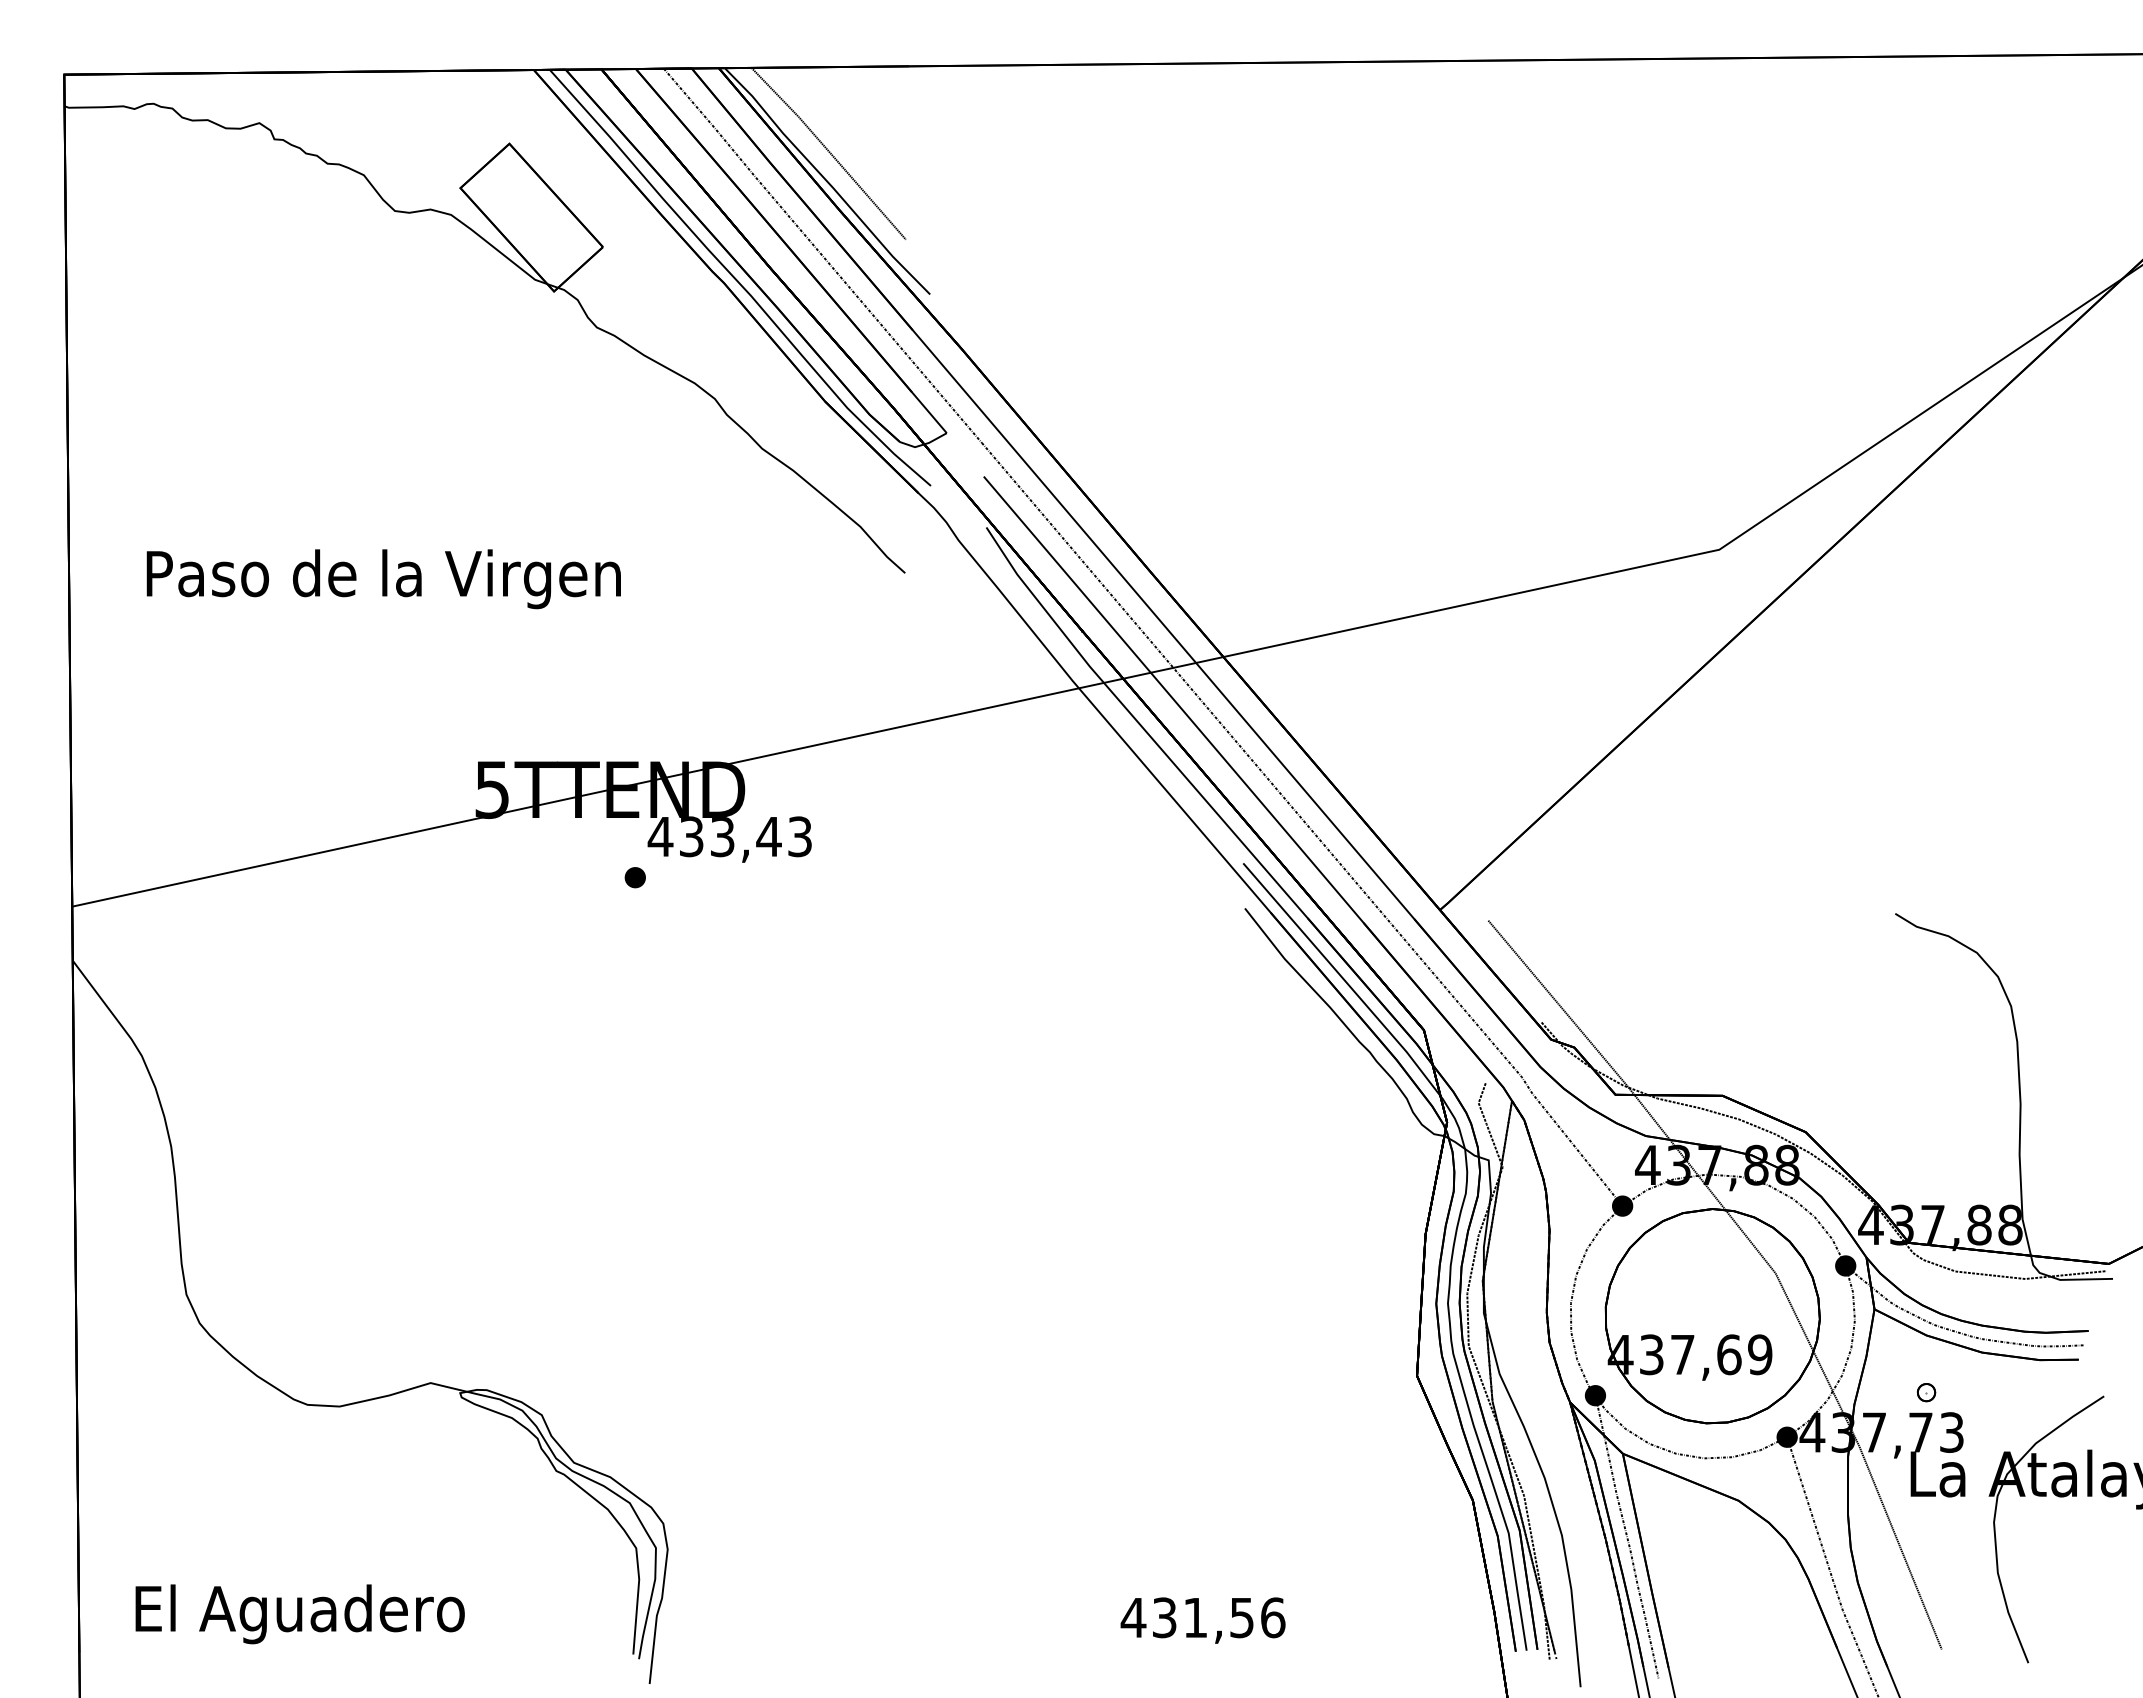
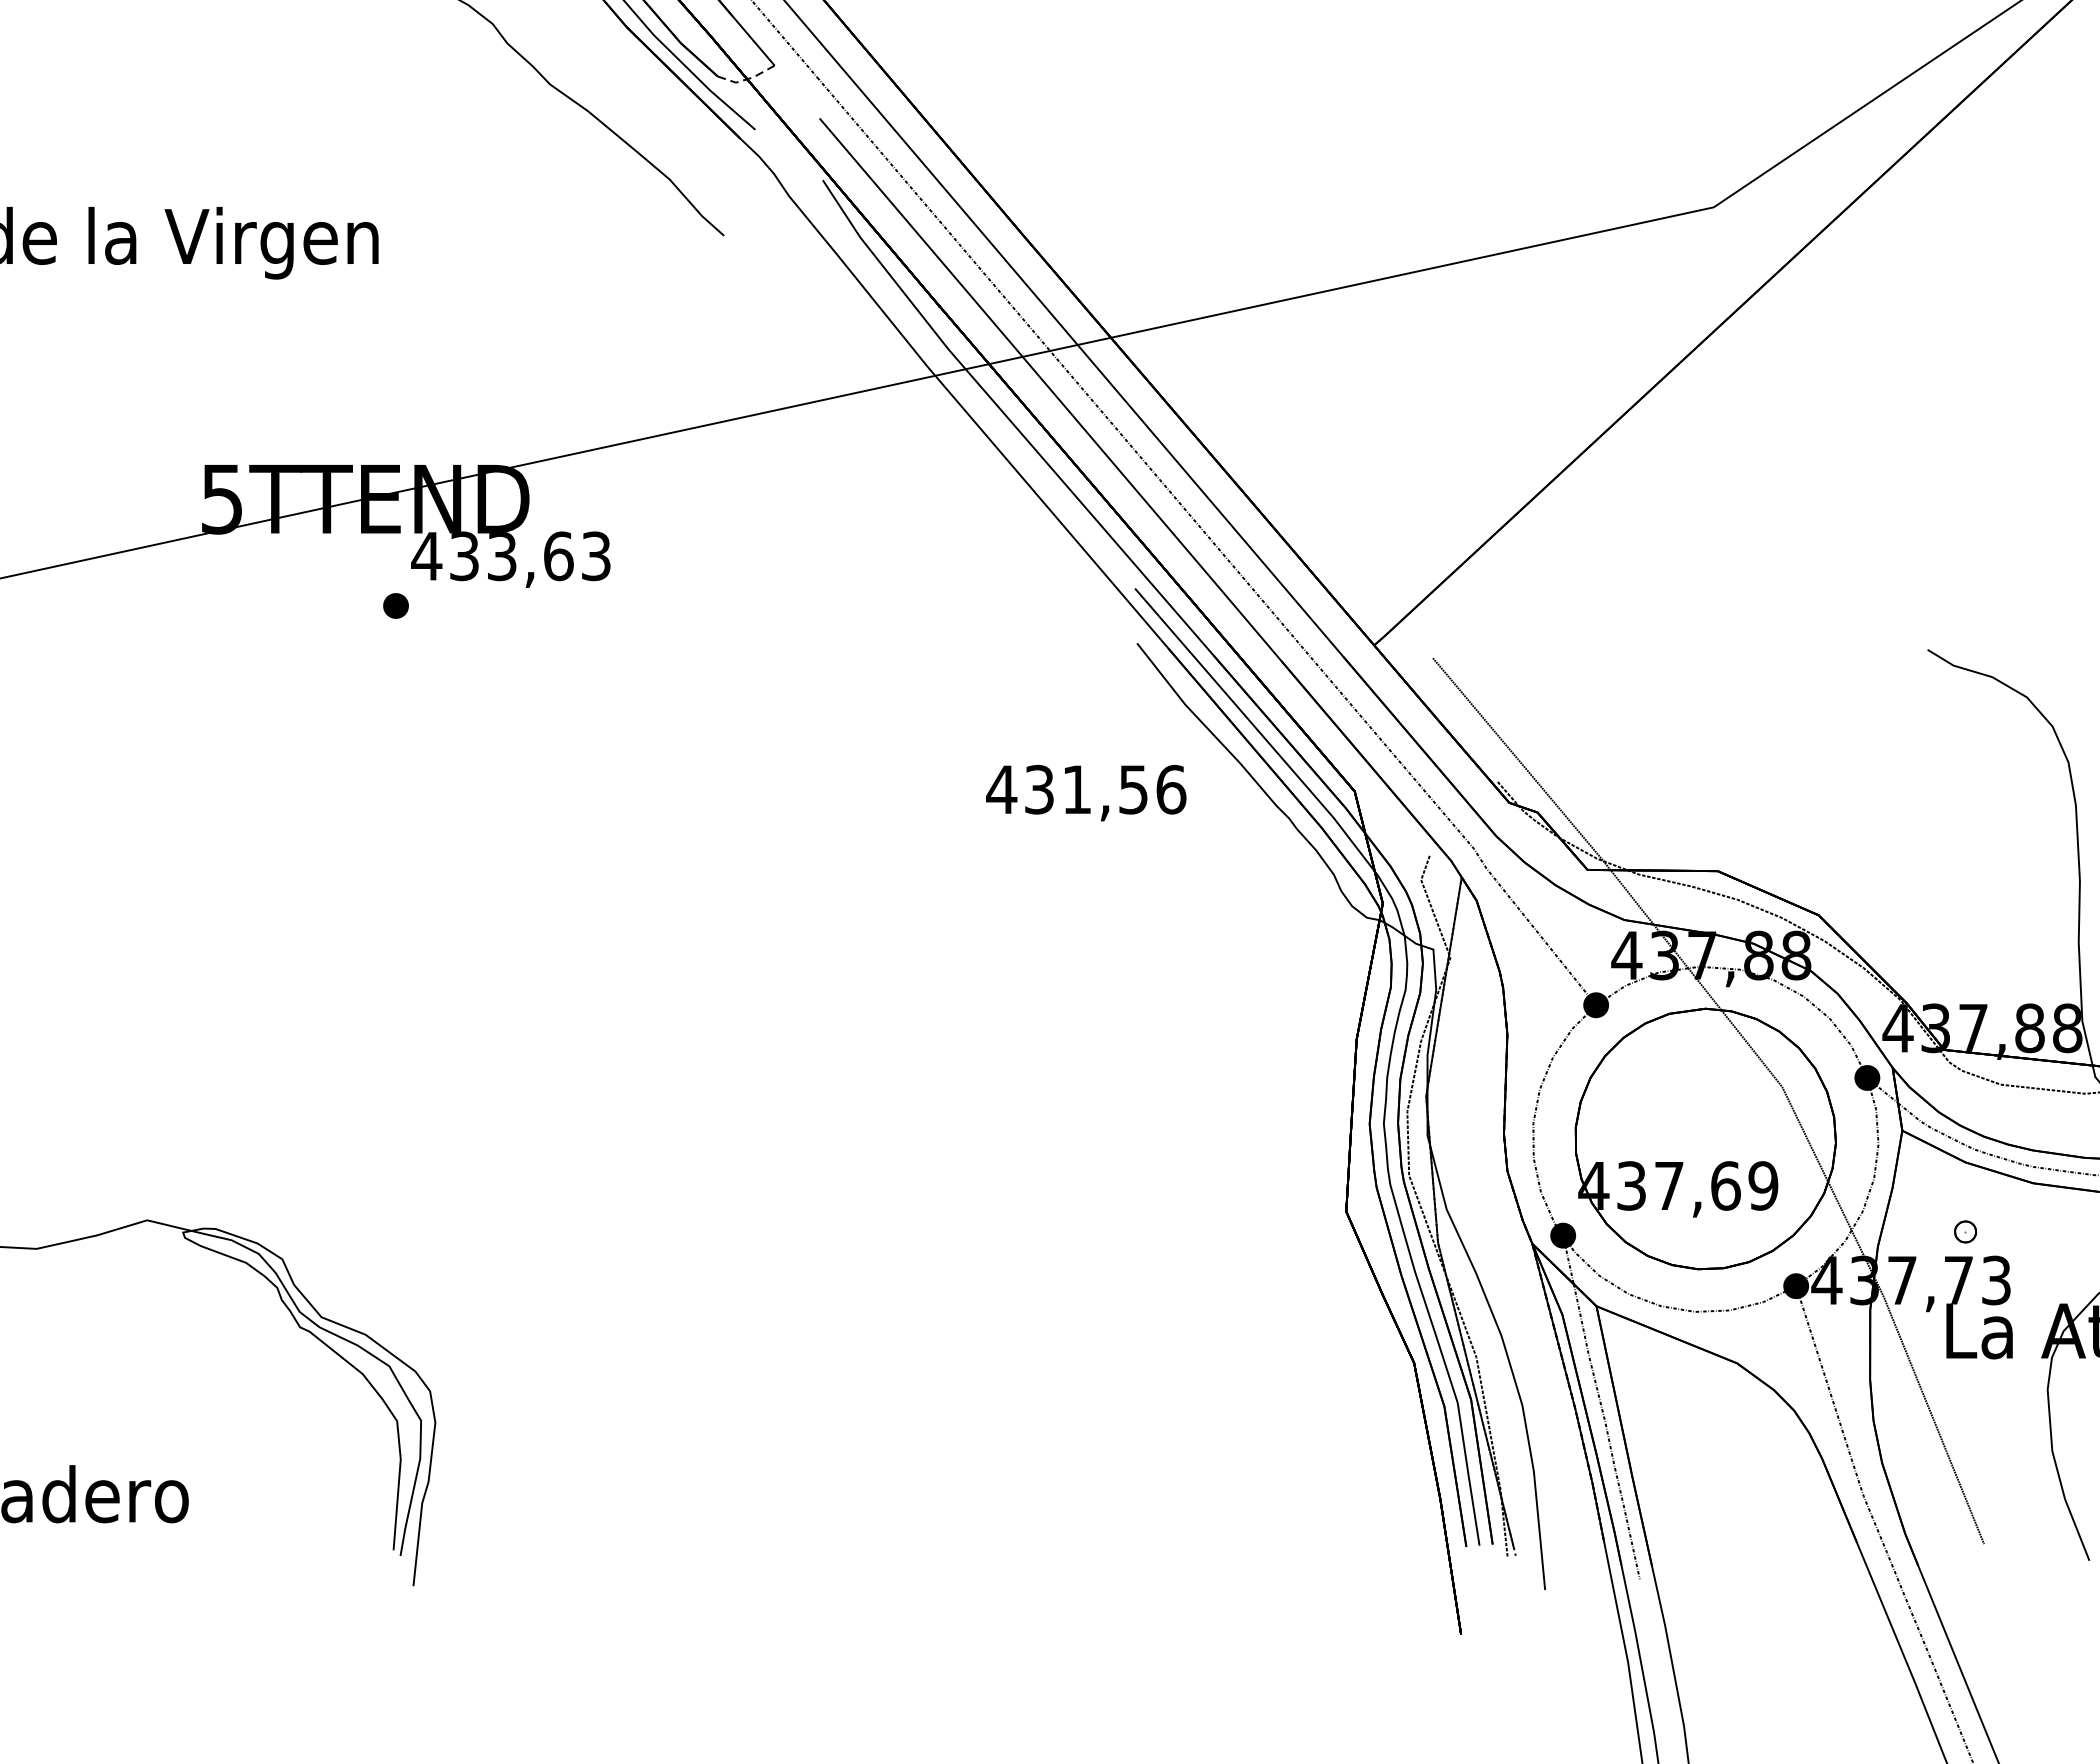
line: (924, 444) -> (747, 79), solid -> dashed
text: (768, 836) -> (557, 555), 433,43 -> 433,63
text: (1202, 1620) -> (1085, 792), moved

